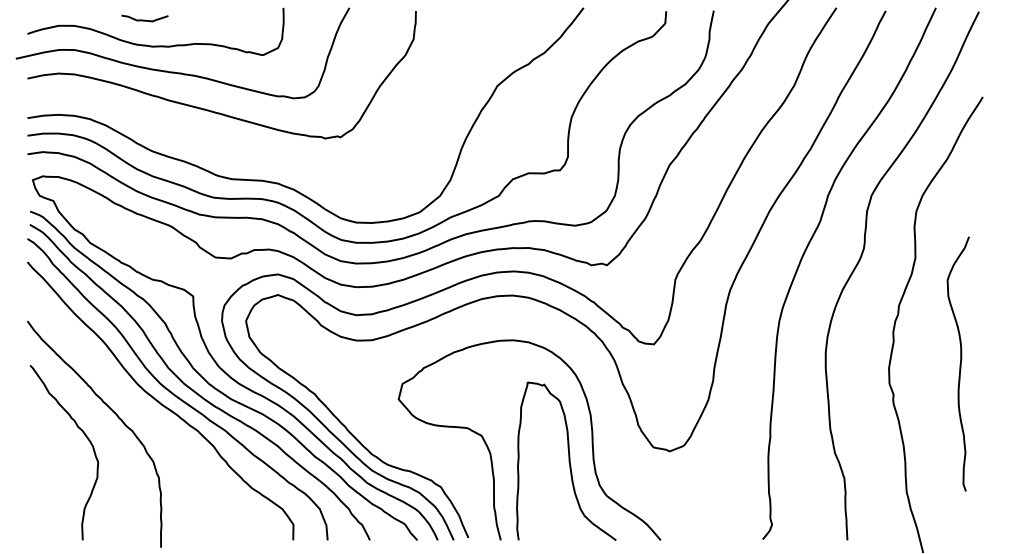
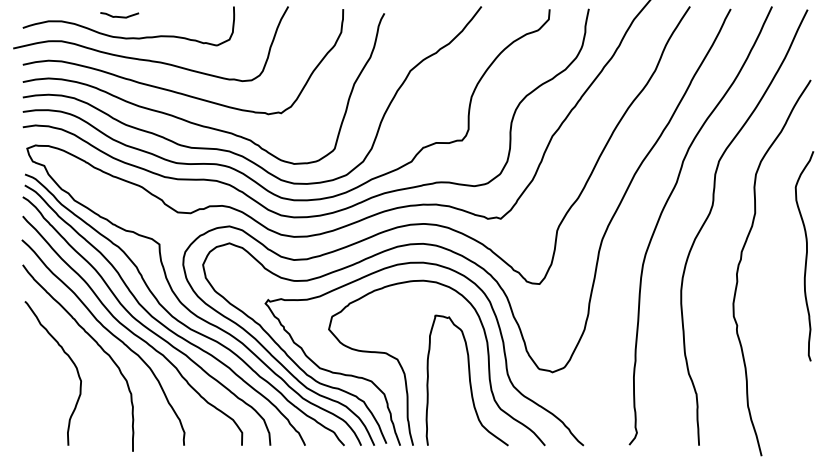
curve: (231, 147) -> (191, 121), added
curve: (959, 364) -> (805, 256), moved
curve: (131, 403) -> (108, 332), added
curve: (465, 477) -> (384, 393), added

